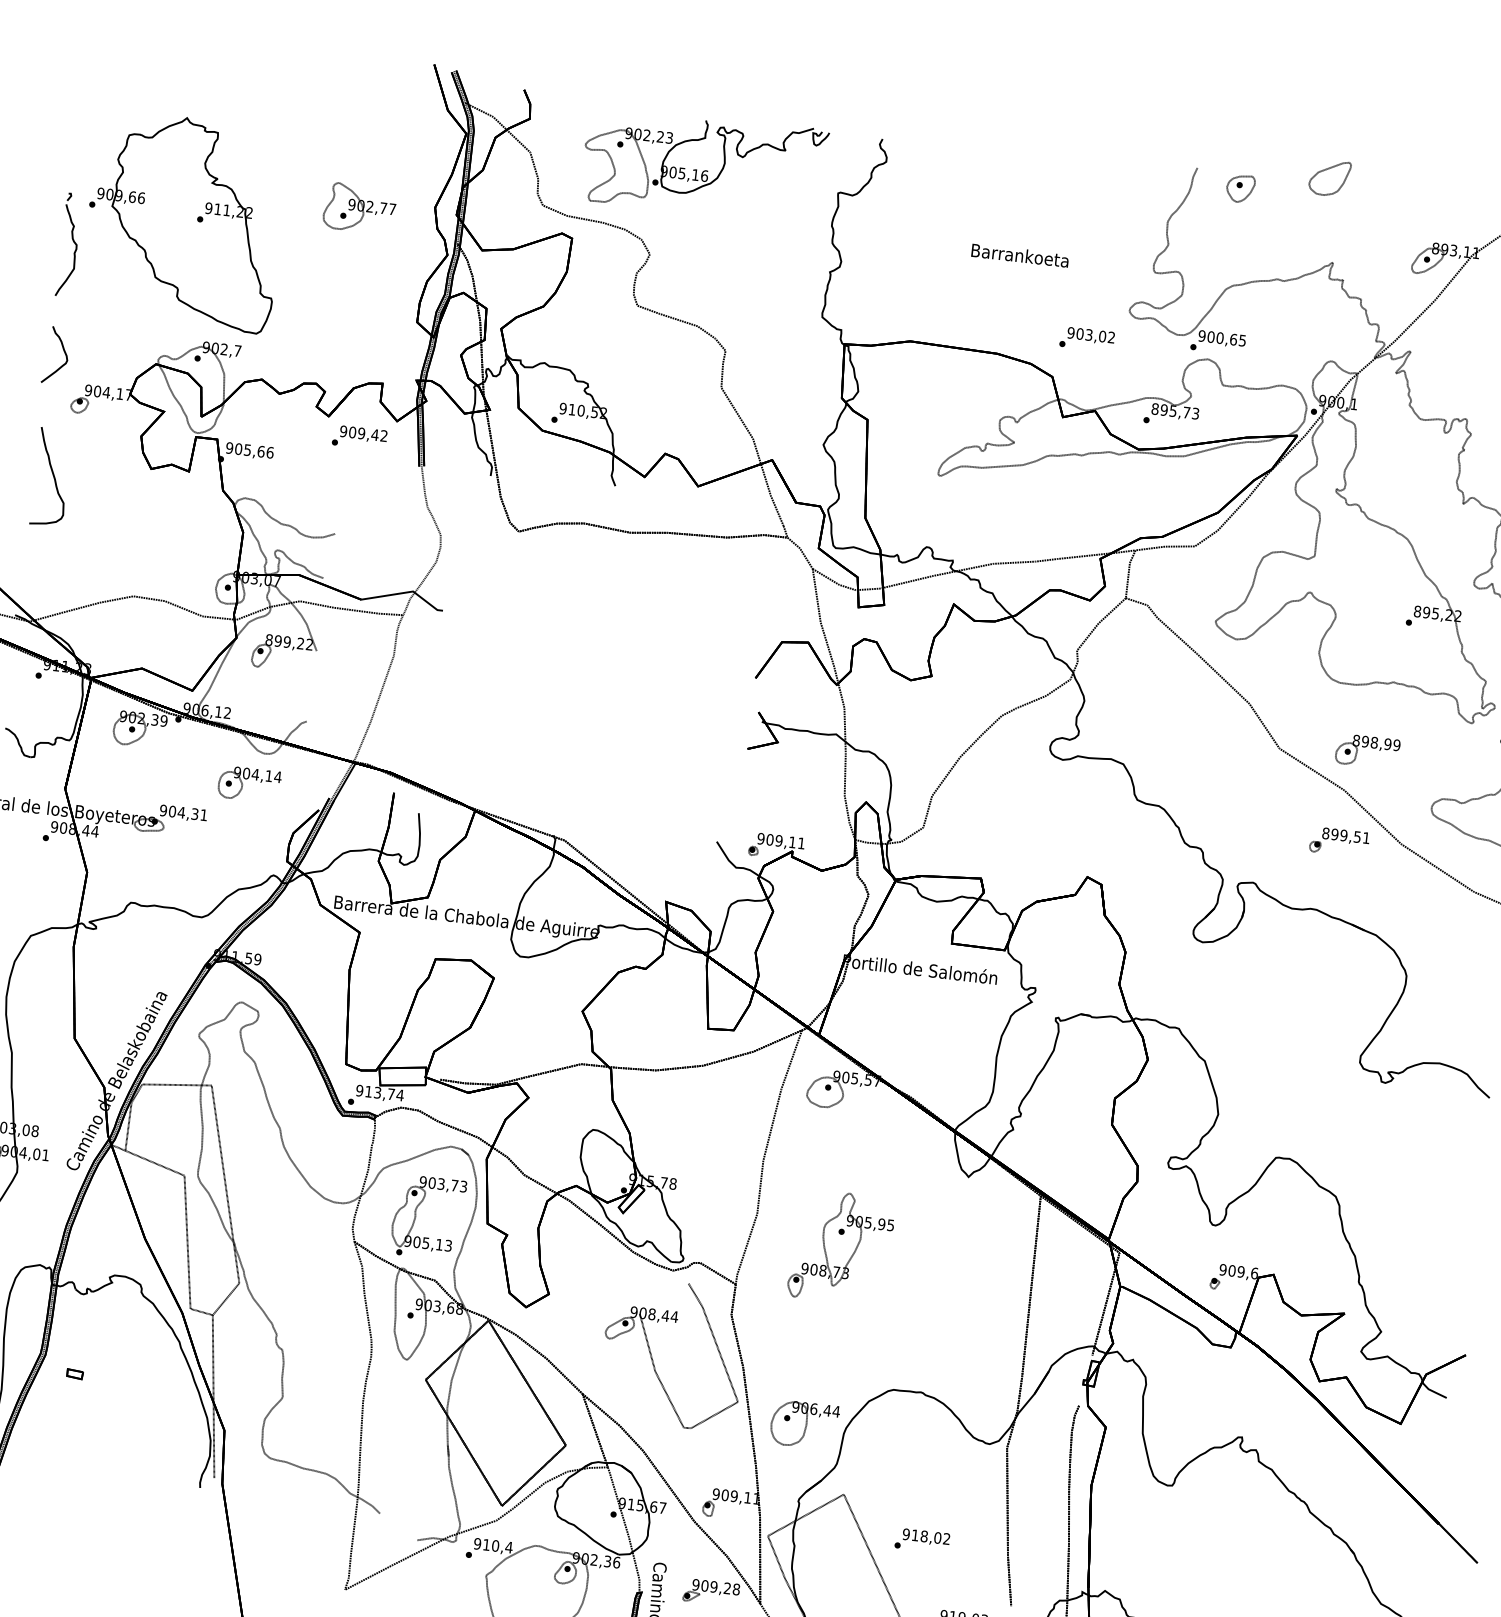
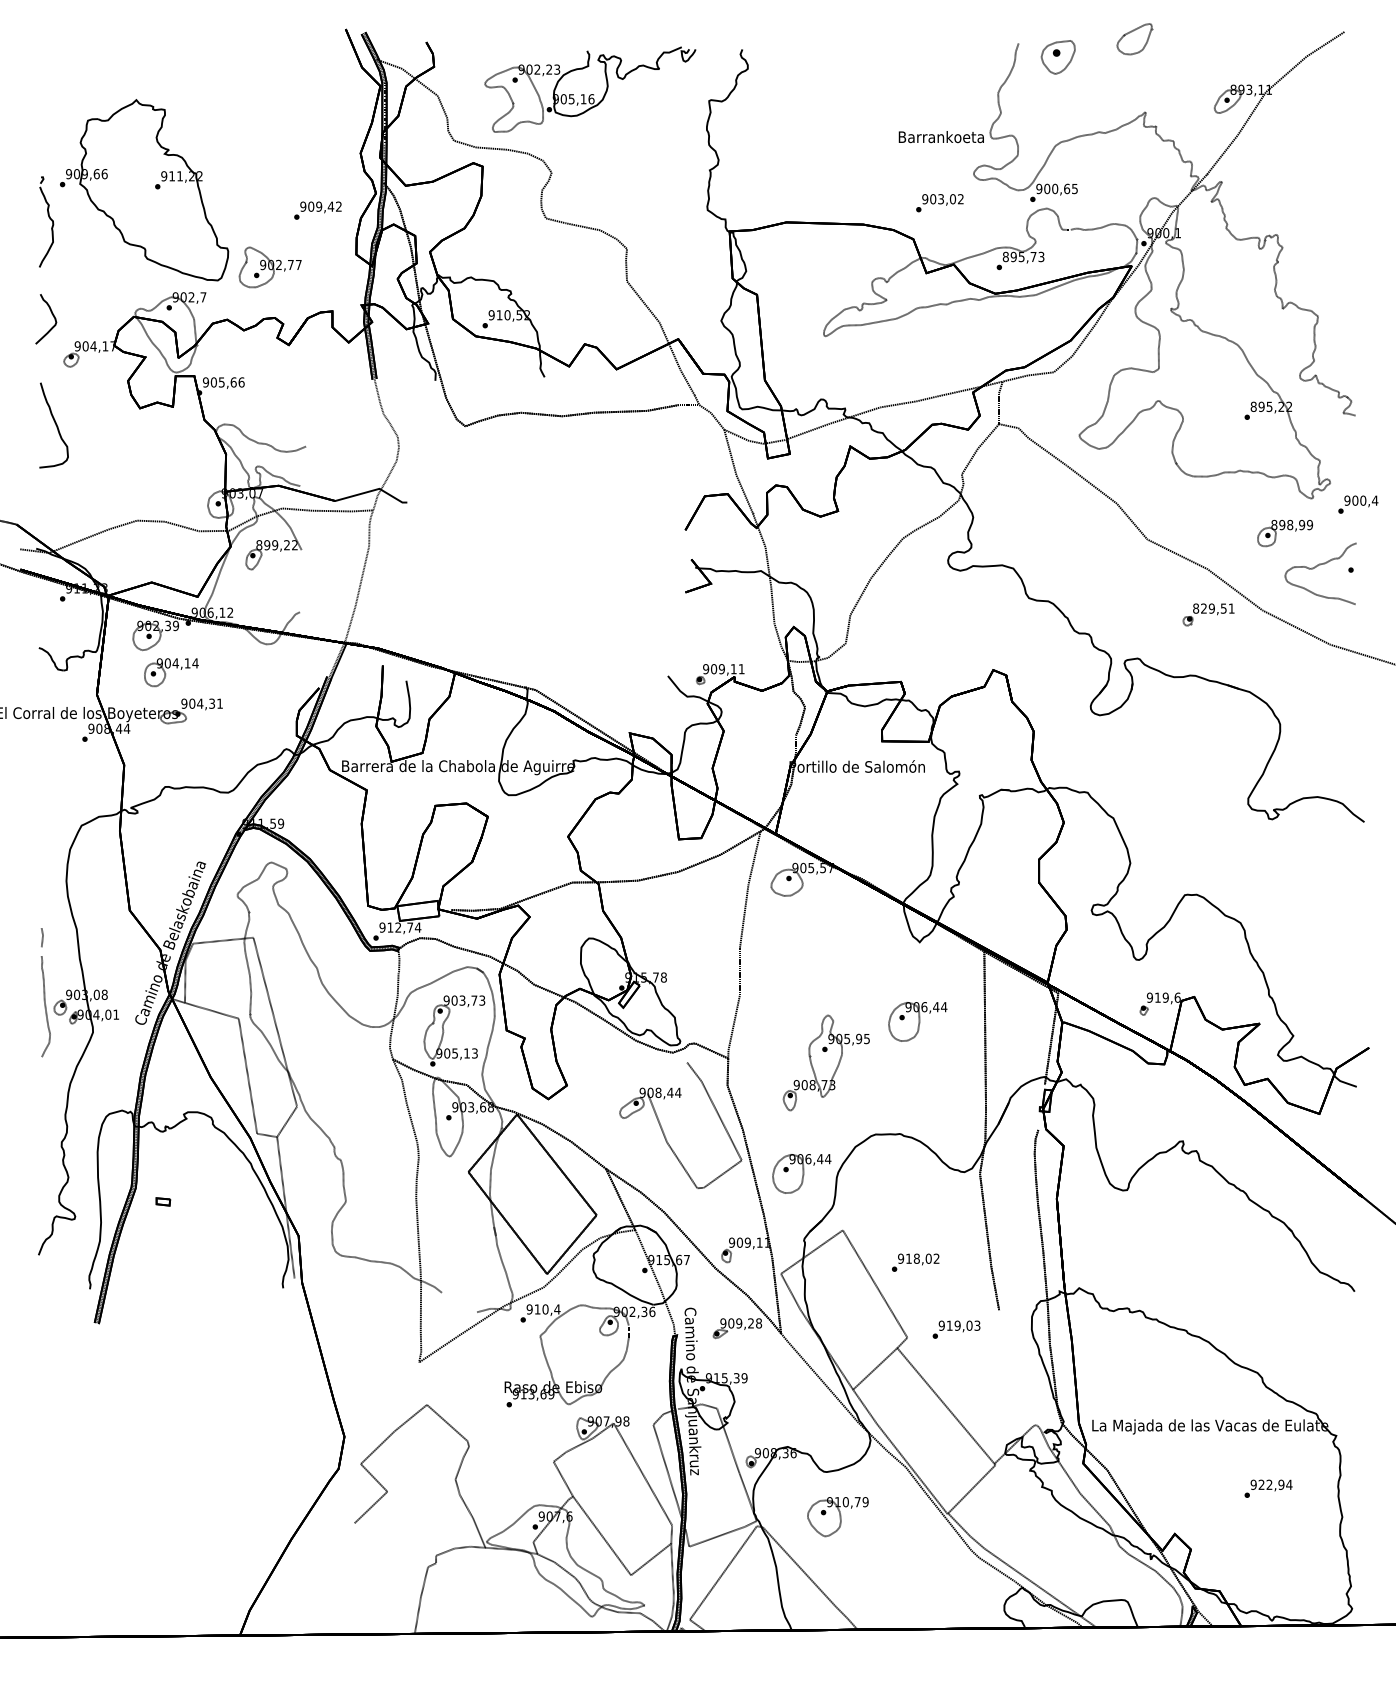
part: (1239, 187) -> (1057, 56), size x1.4
part: (358, 208) -> (269, 267), moved
text: (1019, 255) -> (940, 137), moved
text: (359, 437) -> (317, 210), moved
part: (1366, 751) -> (1284, 533), moved
part: (249, 784) -> (171, 672), moved
text: (1335, 834) -> (1204, 608), 899,51 -> 829,51
text: (377, 1092) -> (398, 927), 913,74 -> 912,74
part: (840, 1246) -> (825, 1062), moved
part: (955, 1266) -> (917, 1021), added
text: (1231, 1270) -> (1157, 997), 909,6 -> 919,6

